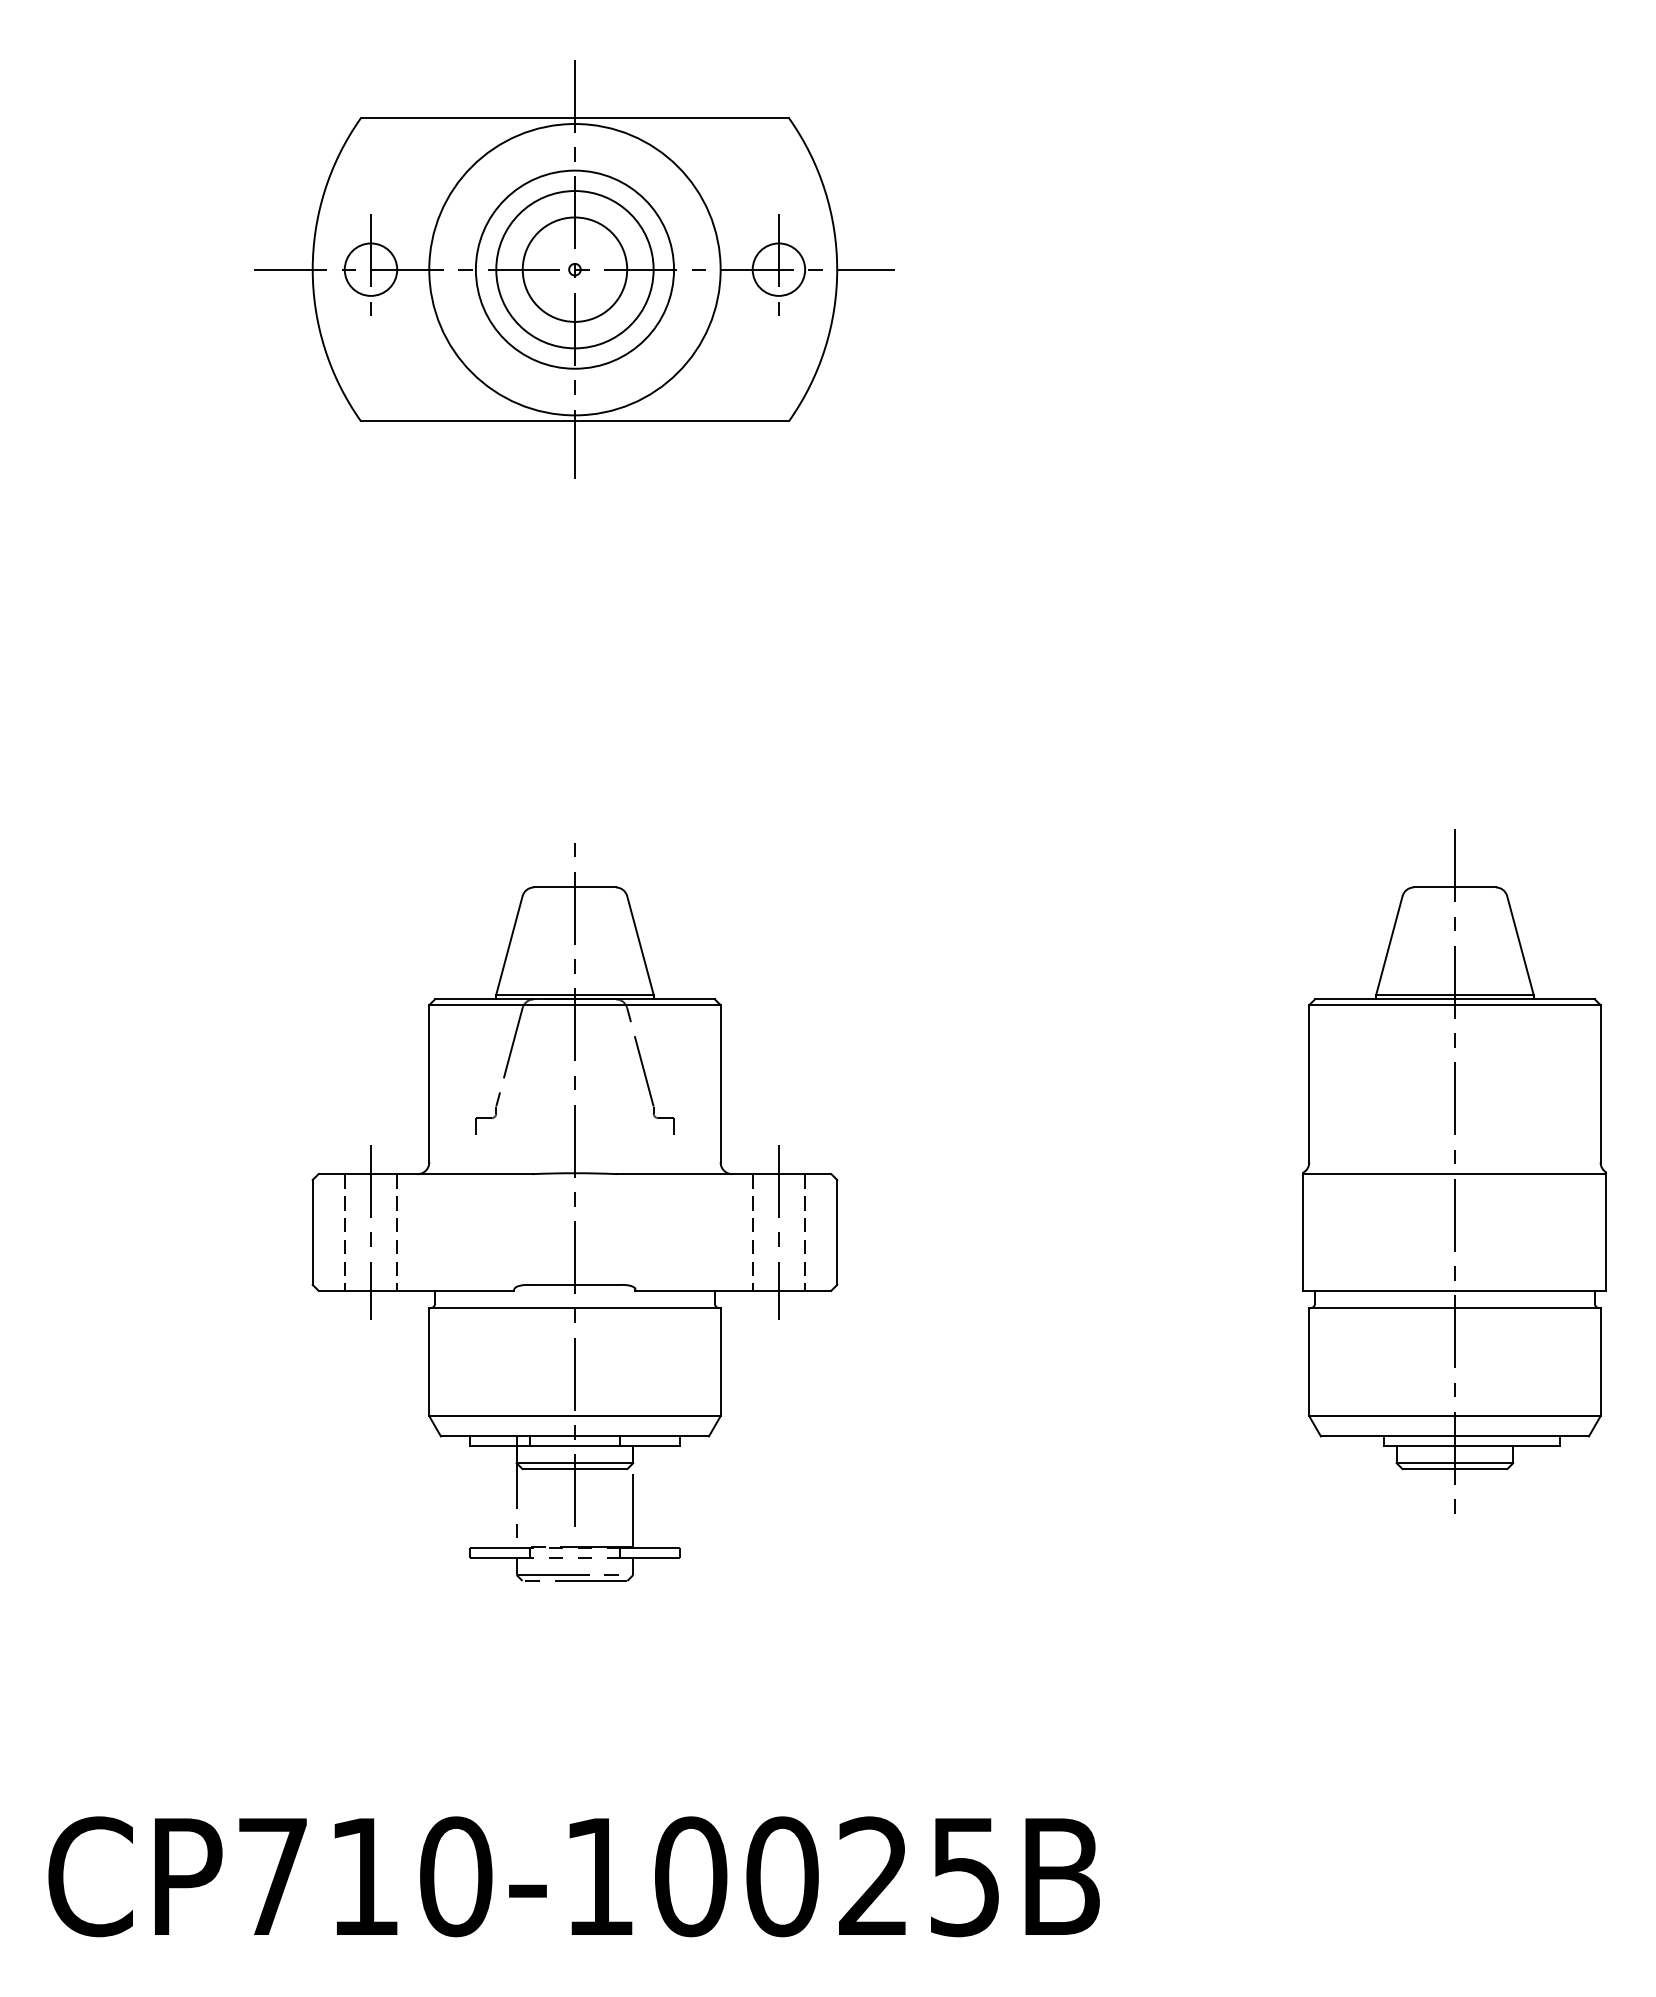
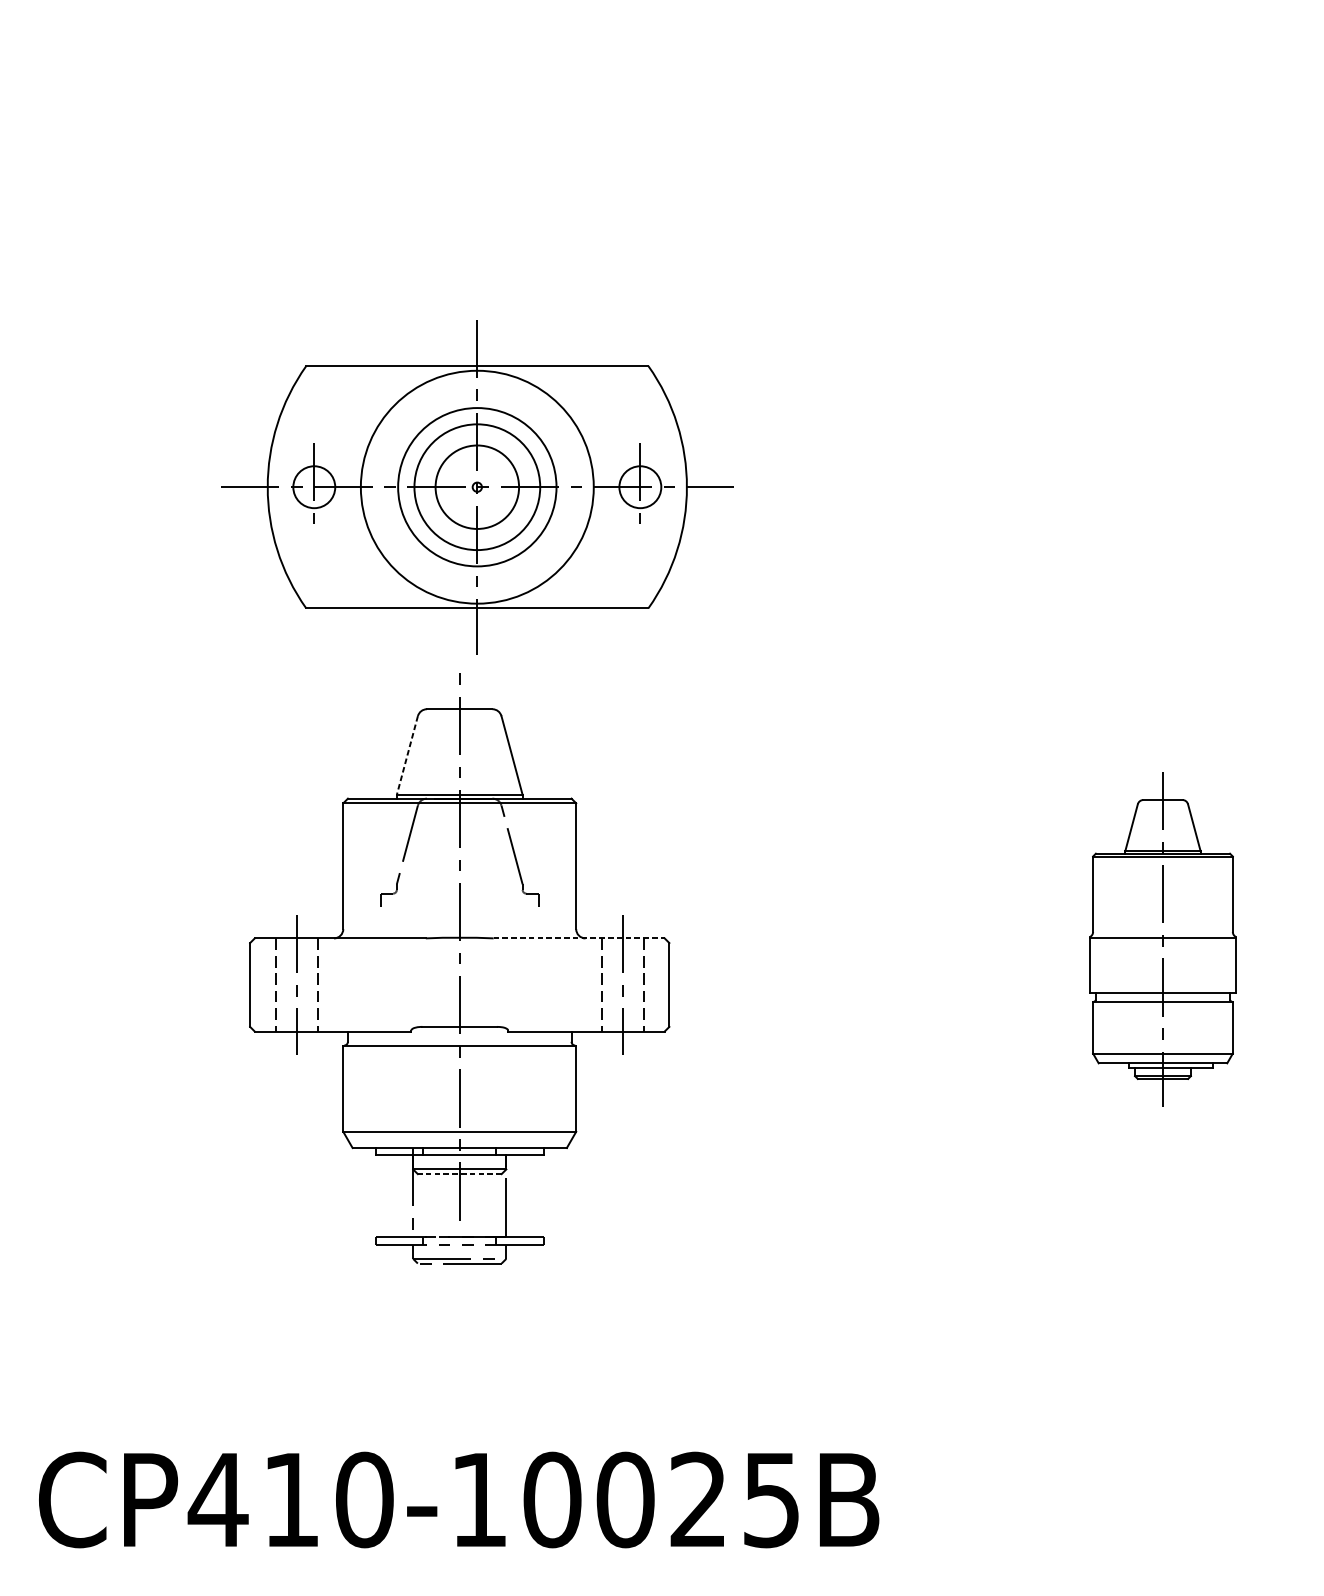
part: (574, 269) -> (476, 487), moved
line: (509, 945) -> (407, 755), solid -> dashed
part: (1454, 1171) -> (1162, 936), size x0.6
line: (724, 1174) -> (579, 938), solid -> dashed
line: (574, 1469) -> (459, 1174), solid -> dashed
text: (272, 1876) -> (217, 1499), CP710-10025B -> CP410-10025B

